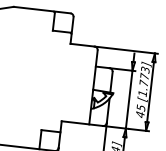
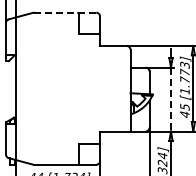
line: (42, 9) -> (65, 12), solid -> dashed
line: (128, 99) -> (170, 99), solid -> dashed

